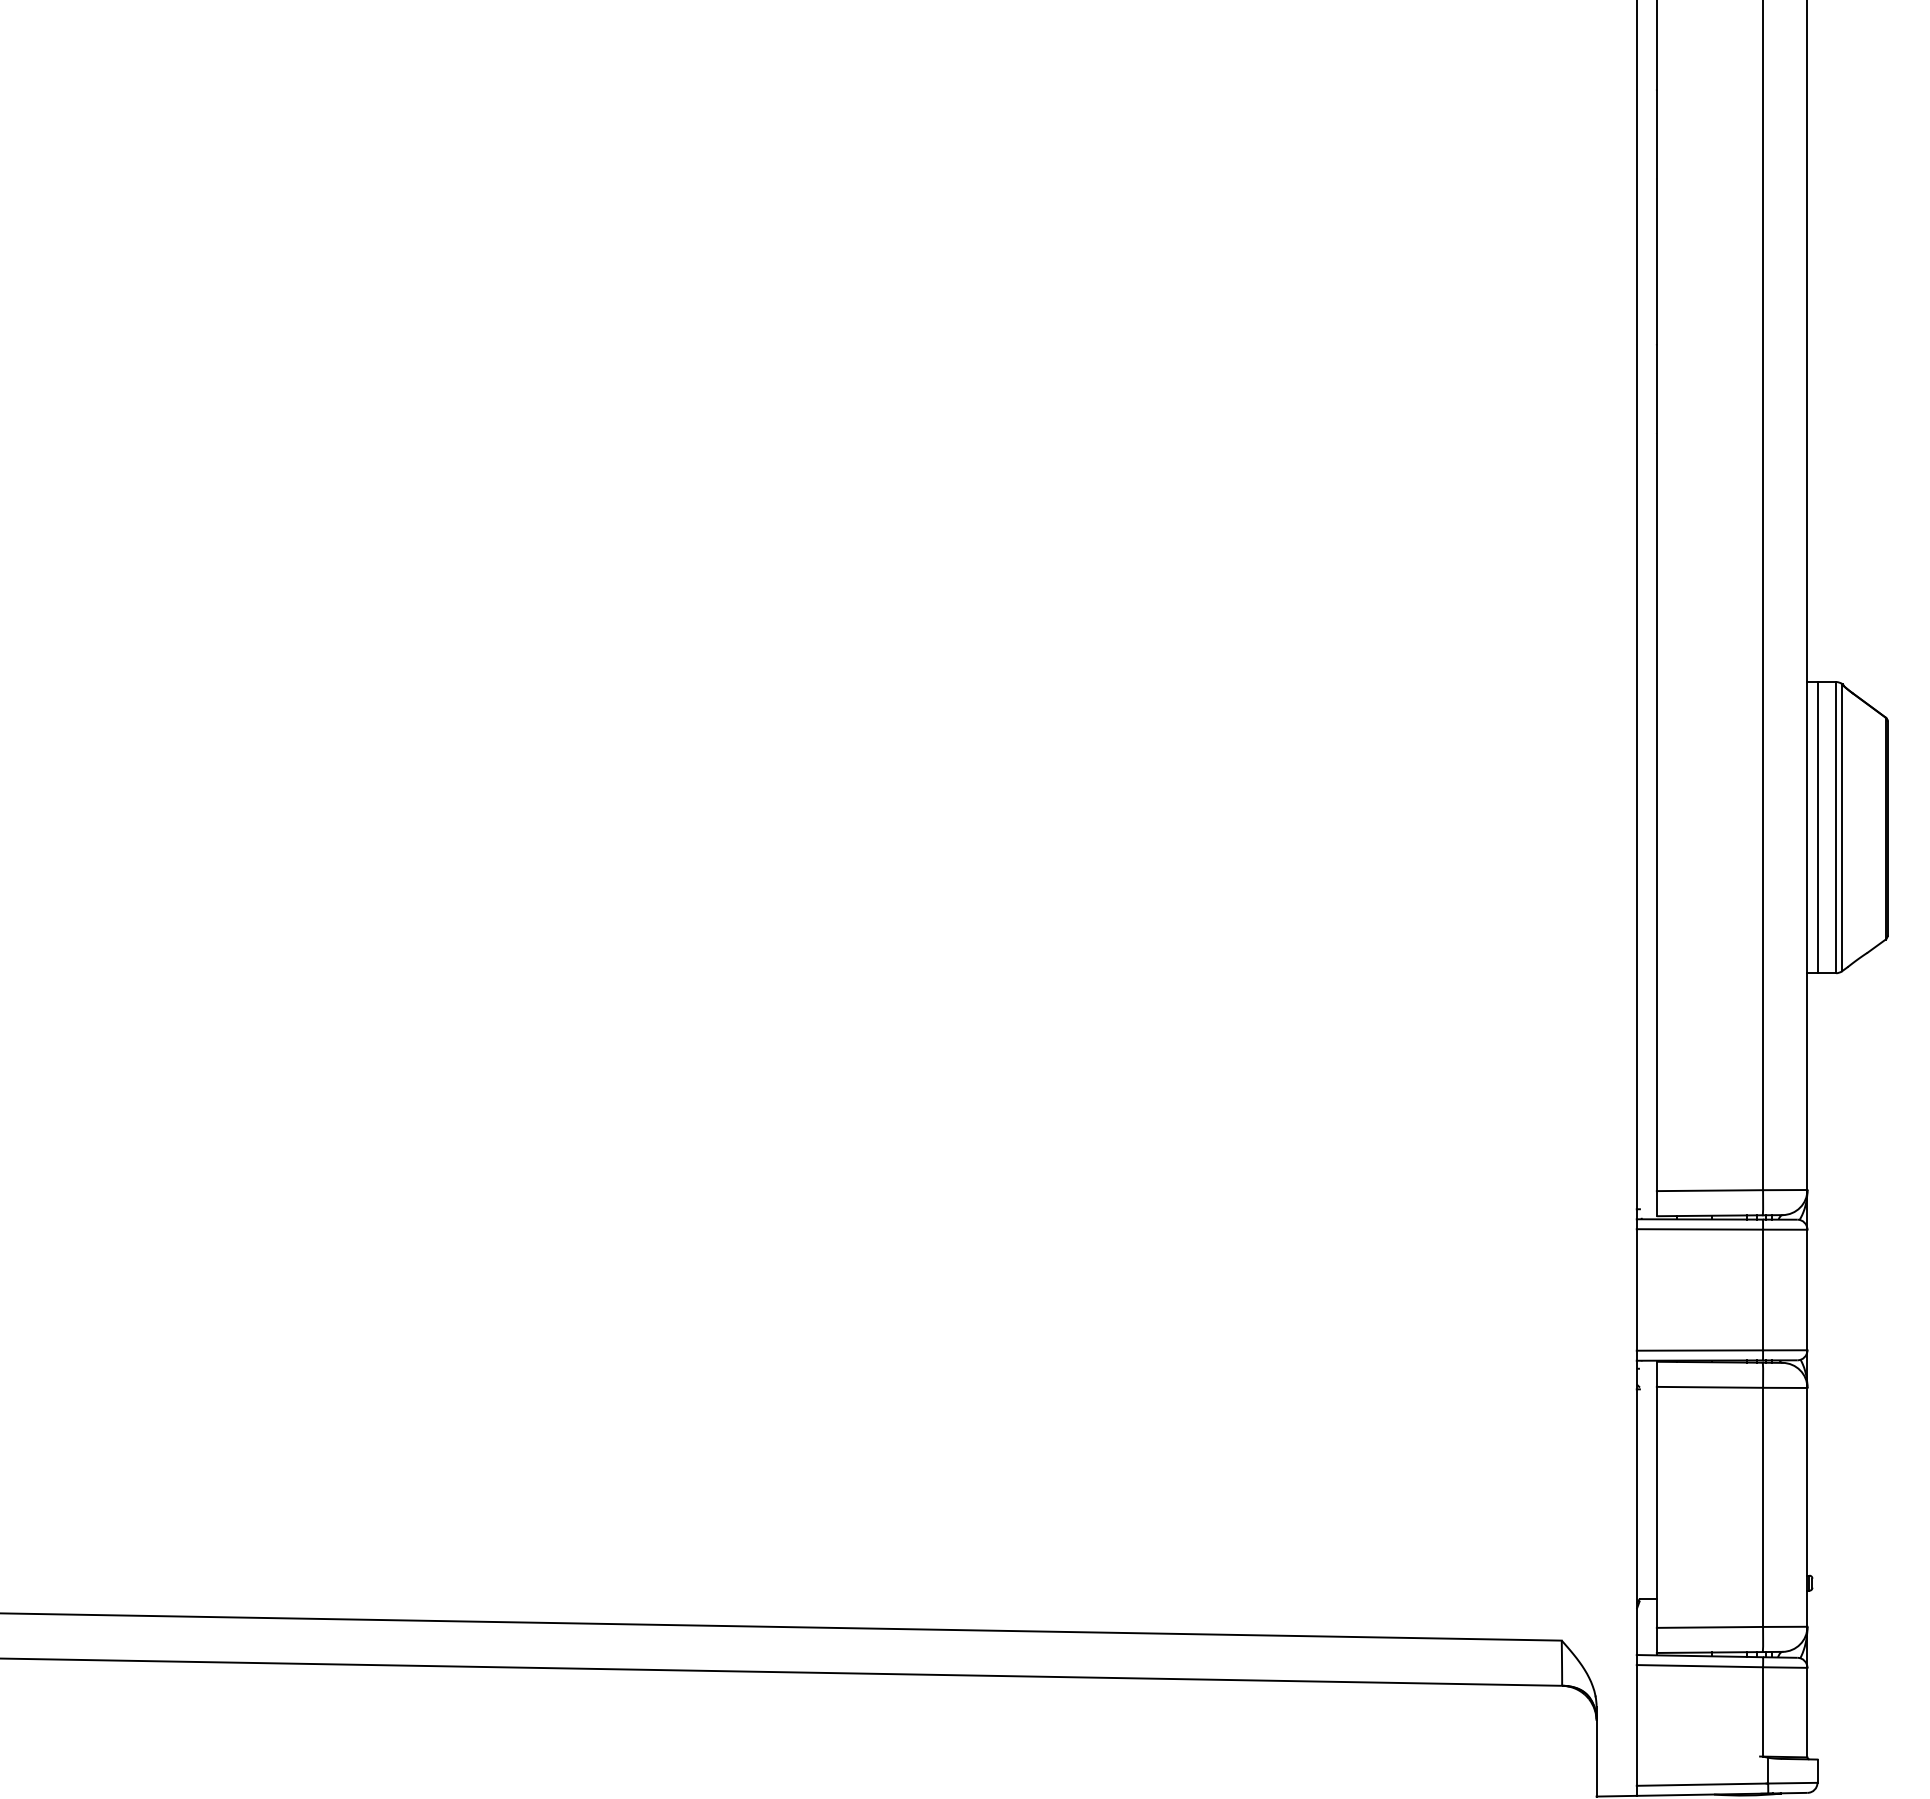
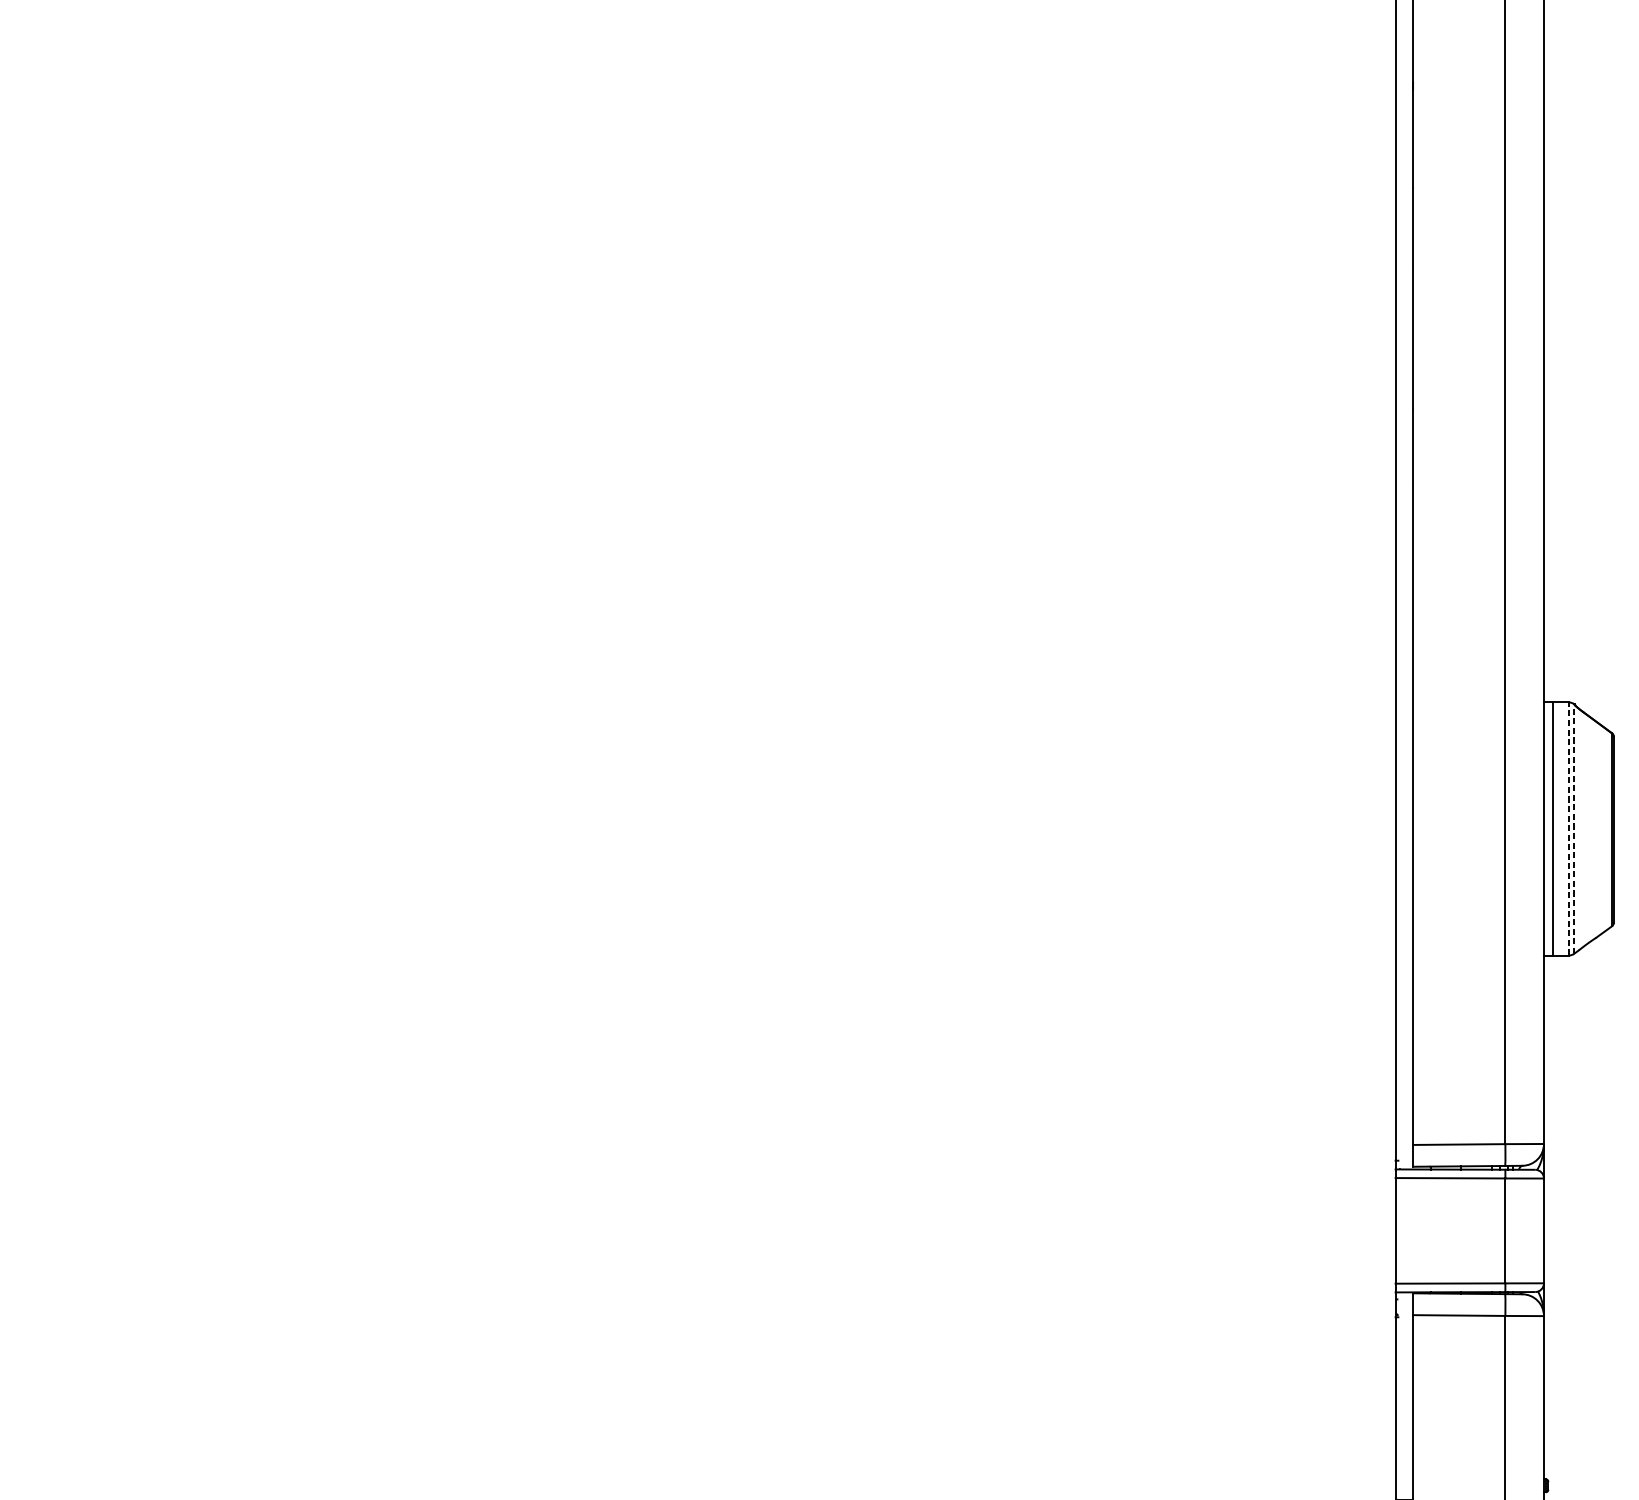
line: (1836, 827) -> (1569, 828), solid -> dashed
line: (1842, 827) -> (1574, 828), solid -> dashed

